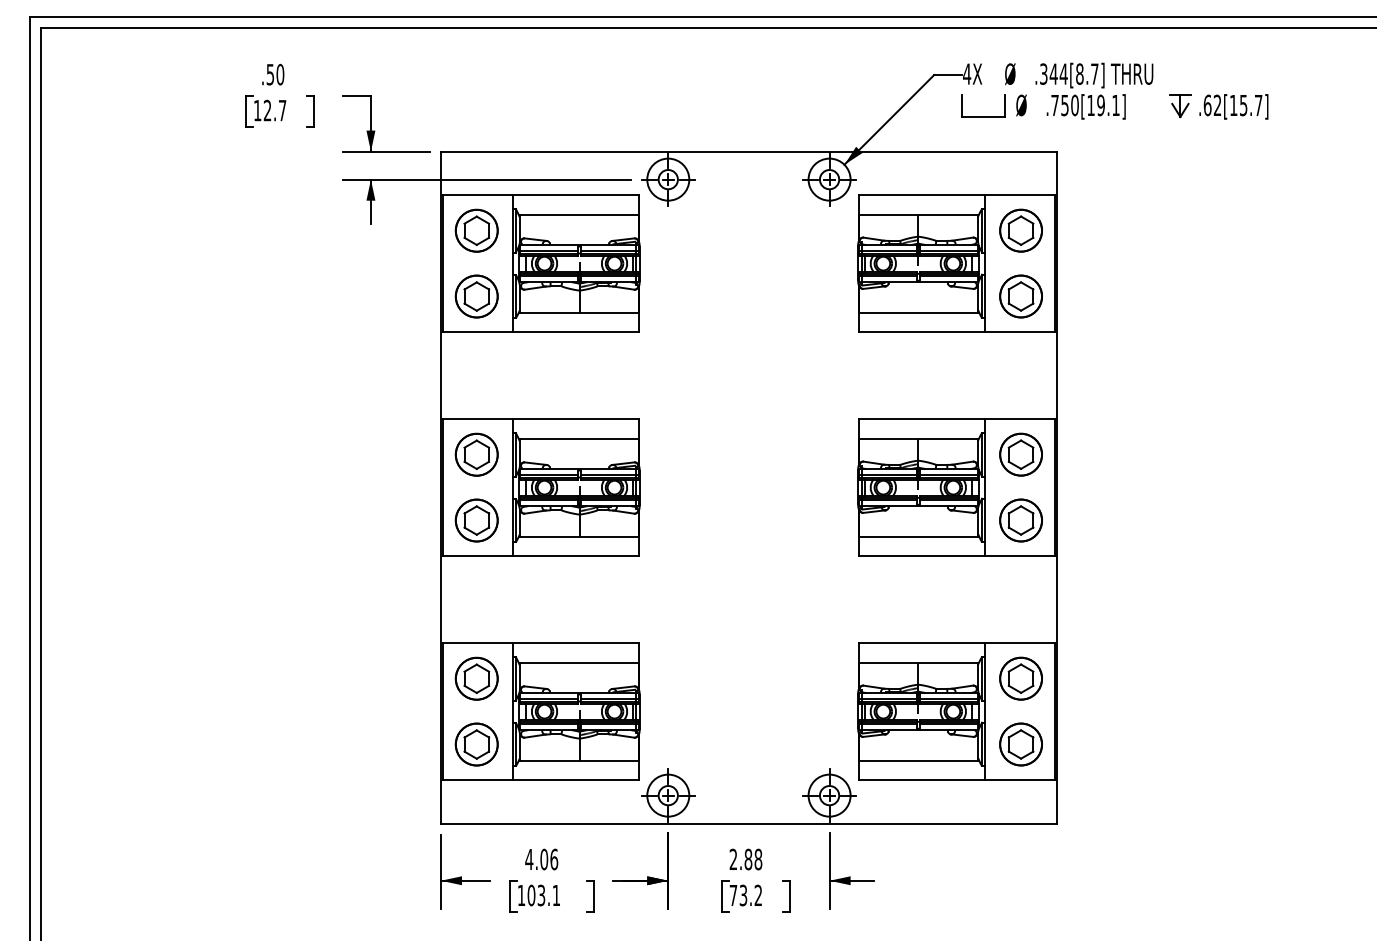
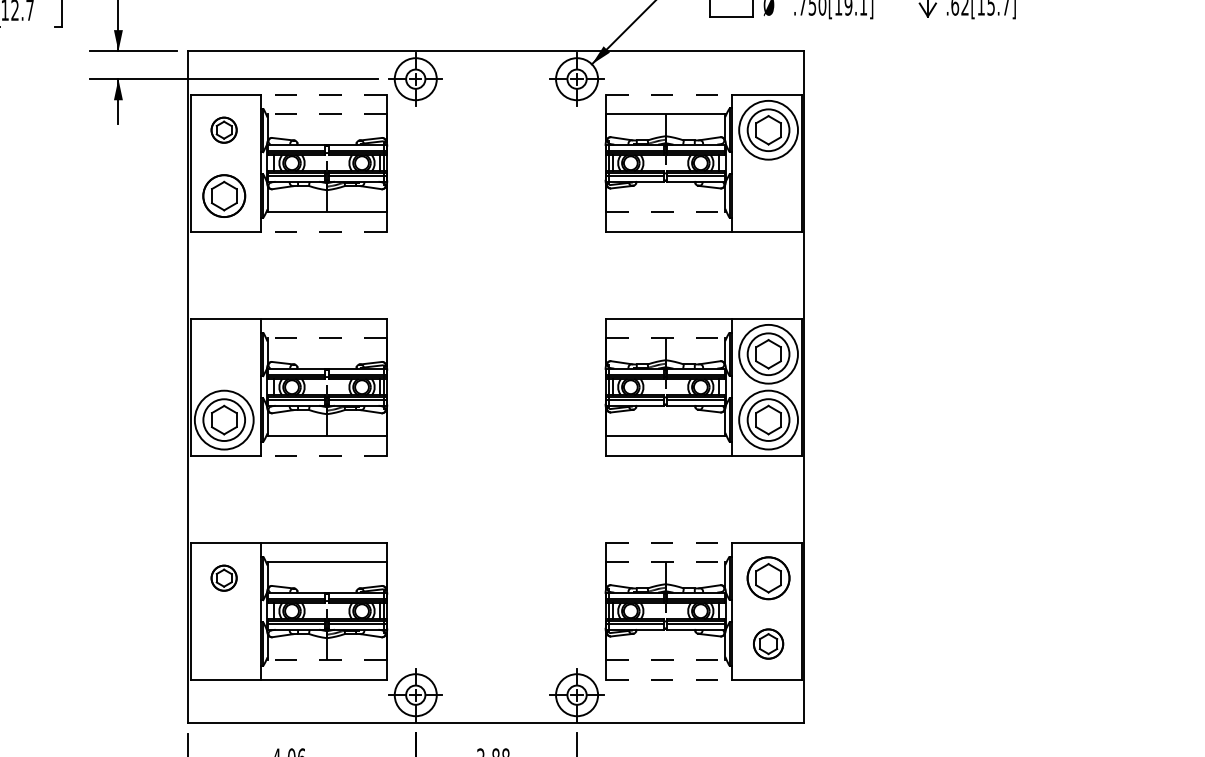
line: (921, 194) -> (668, 94), solid -> dashed
line: (576, 195) -> (323, 95), solid -> dashed
line: (579, 214) -> (326, 114), solid -> dashed
part: (476, 230) -> (223, 130), size x0.6
circle: (1021, 230) -> (768, 130), size x1.4
part: (1020, 296) -> (767, 196), removed
line: (918, 312) -> (665, 212), solid -> dashed
line: (576, 332) -> (323, 232), solid -> dashed
line: (579, 438) -> (326, 338), solid -> dashed
line: (918, 438) -> (665, 338), solid -> dashed
part: (476, 454) -> (223, 354), removed
circle: (1021, 454) -> (768, 354), size x1.4
circle: (476, 520) -> (223, 420), size x1.4
circle: (1021, 520) -> (768, 420), size x1.4
line: (576, 556) -> (323, 456), solid -> dashed
line: (921, 642) -> (668, 542), solid -> dashed
line: (918, 662) -> (665, 562), solid -> dashed
part: (476, 678) -> (223, 578), size x0.6
part: (476, 744) -> (223, 644), removed
part: (1020, 744) -> (767, 644), size x0.7
line: (579, 760) -> (326, 660), solid -> dashed
line: (918, 760) -> (665, 660), solid -> dashed
line: (921, 780) -> (668, 680), solid -> dashed

